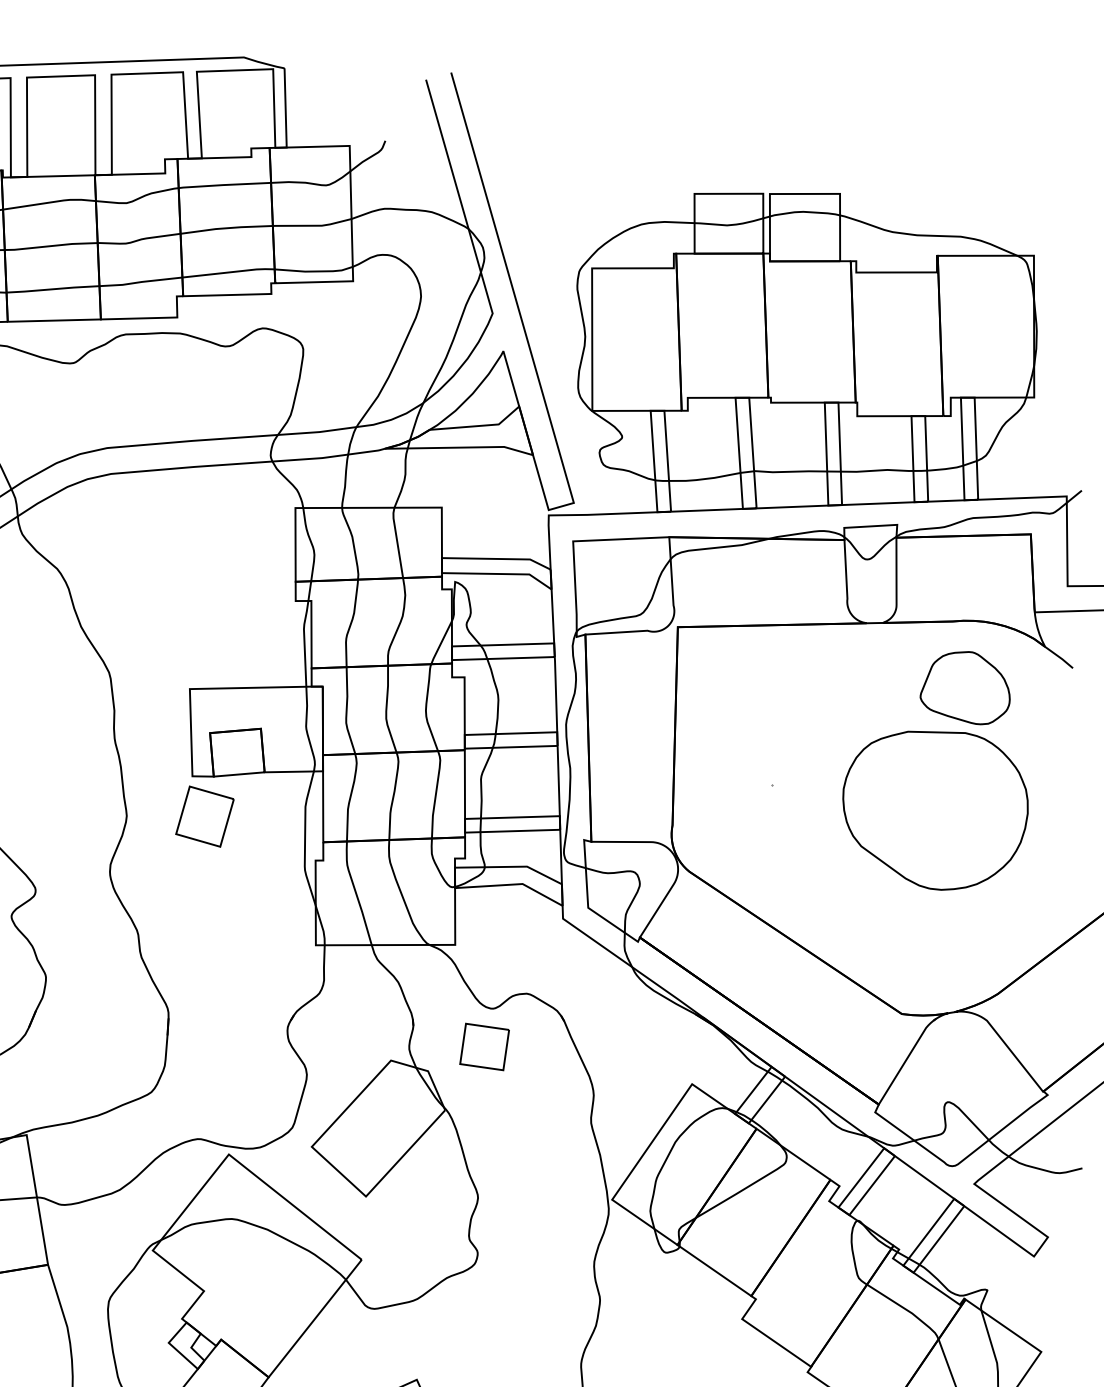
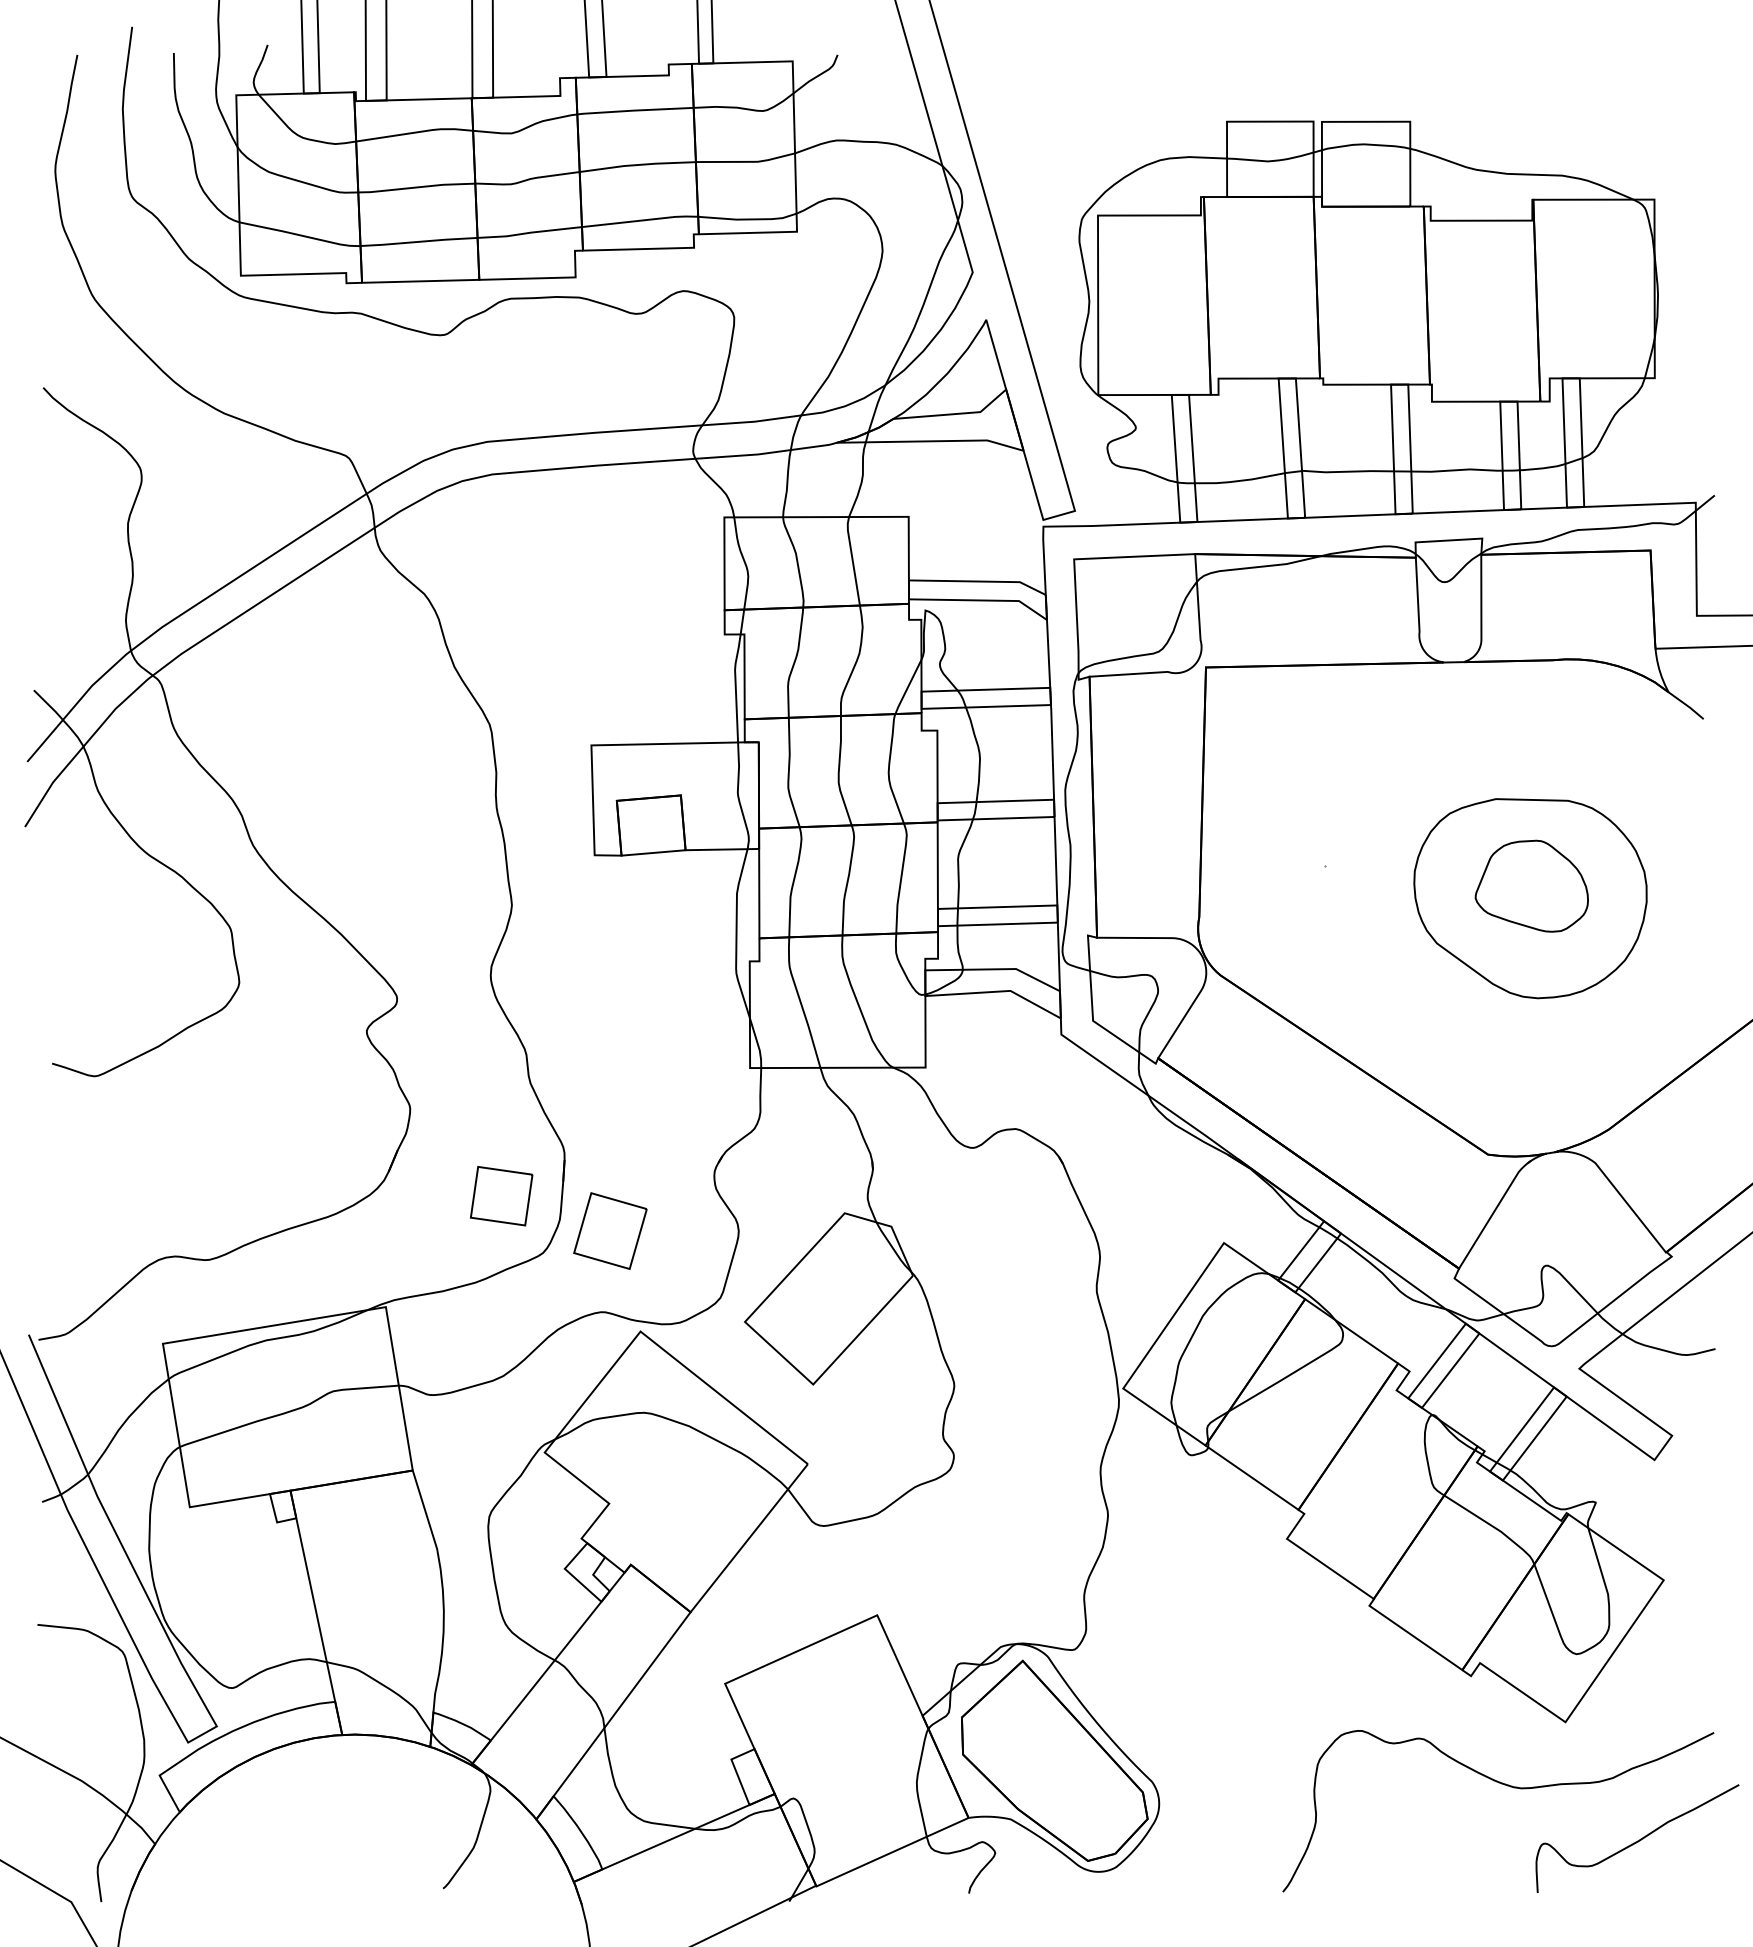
part: (964, 687) -> (1531, 885), moved
part: (205, 816) -> (610, 1230), moved
part: (484, 1047) -> (501, 1196), moved

